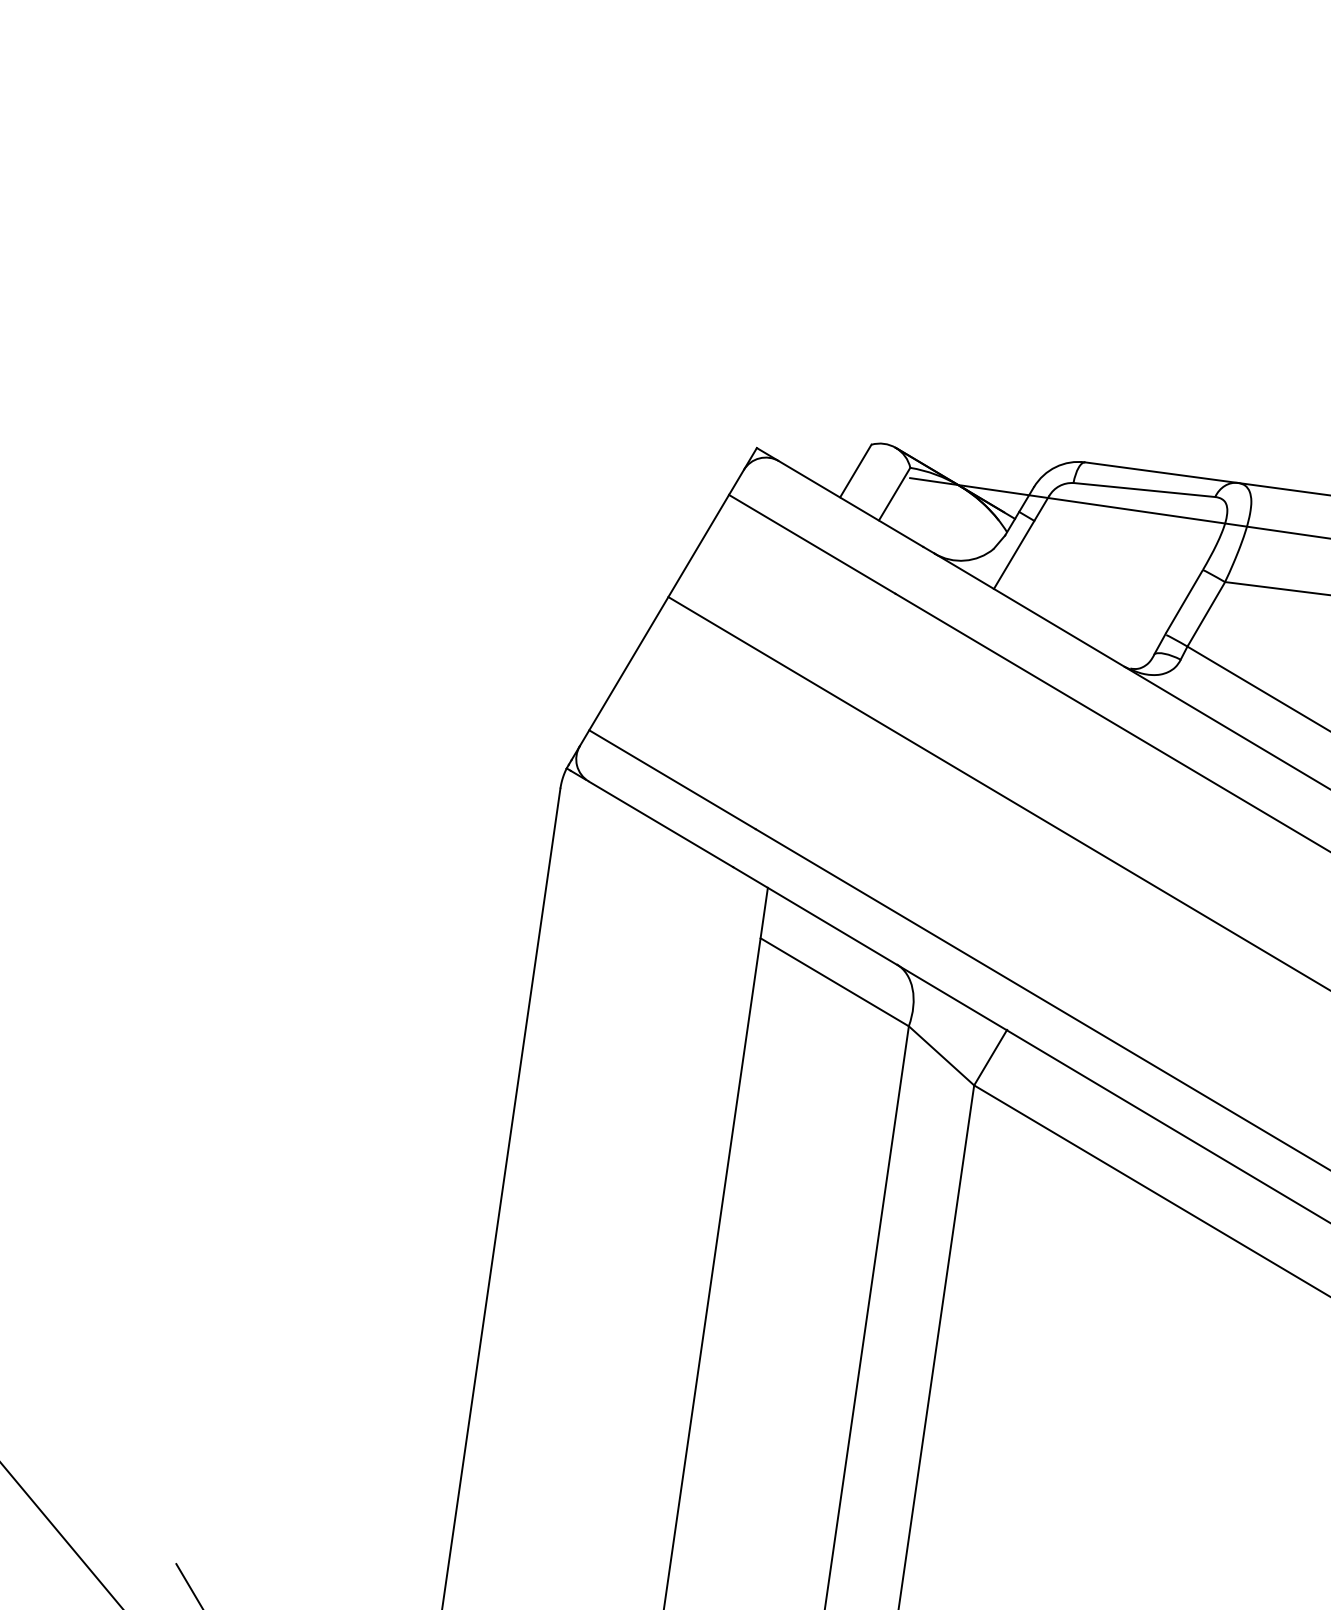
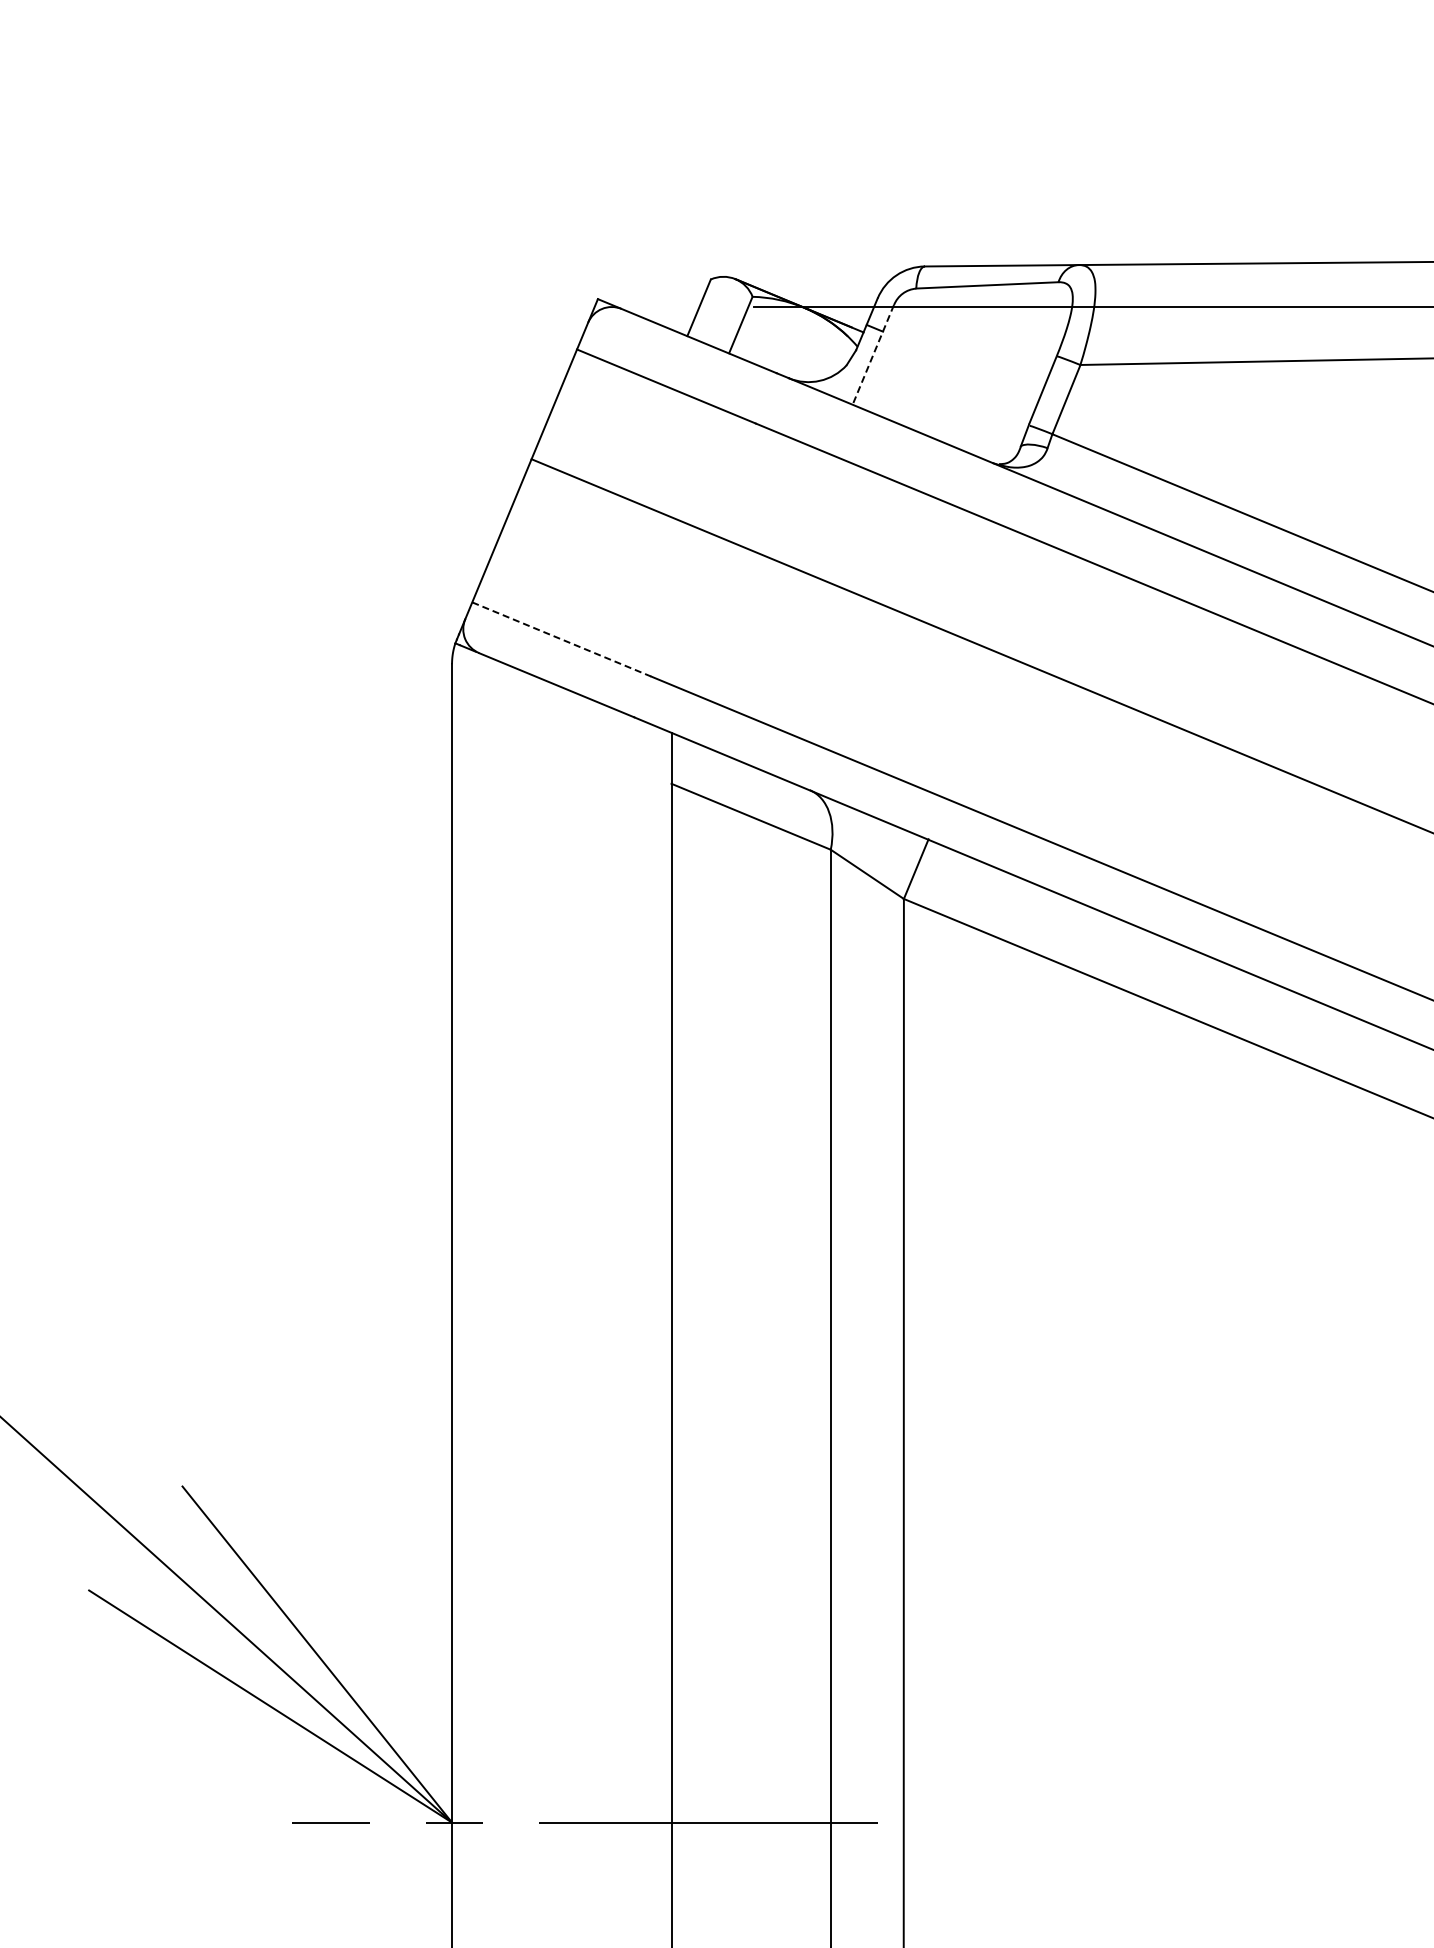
line: (1021, 542) -> (873, 354), solid -> dashed
line: (672, 779) -> (561, 639), solid -> dashed

